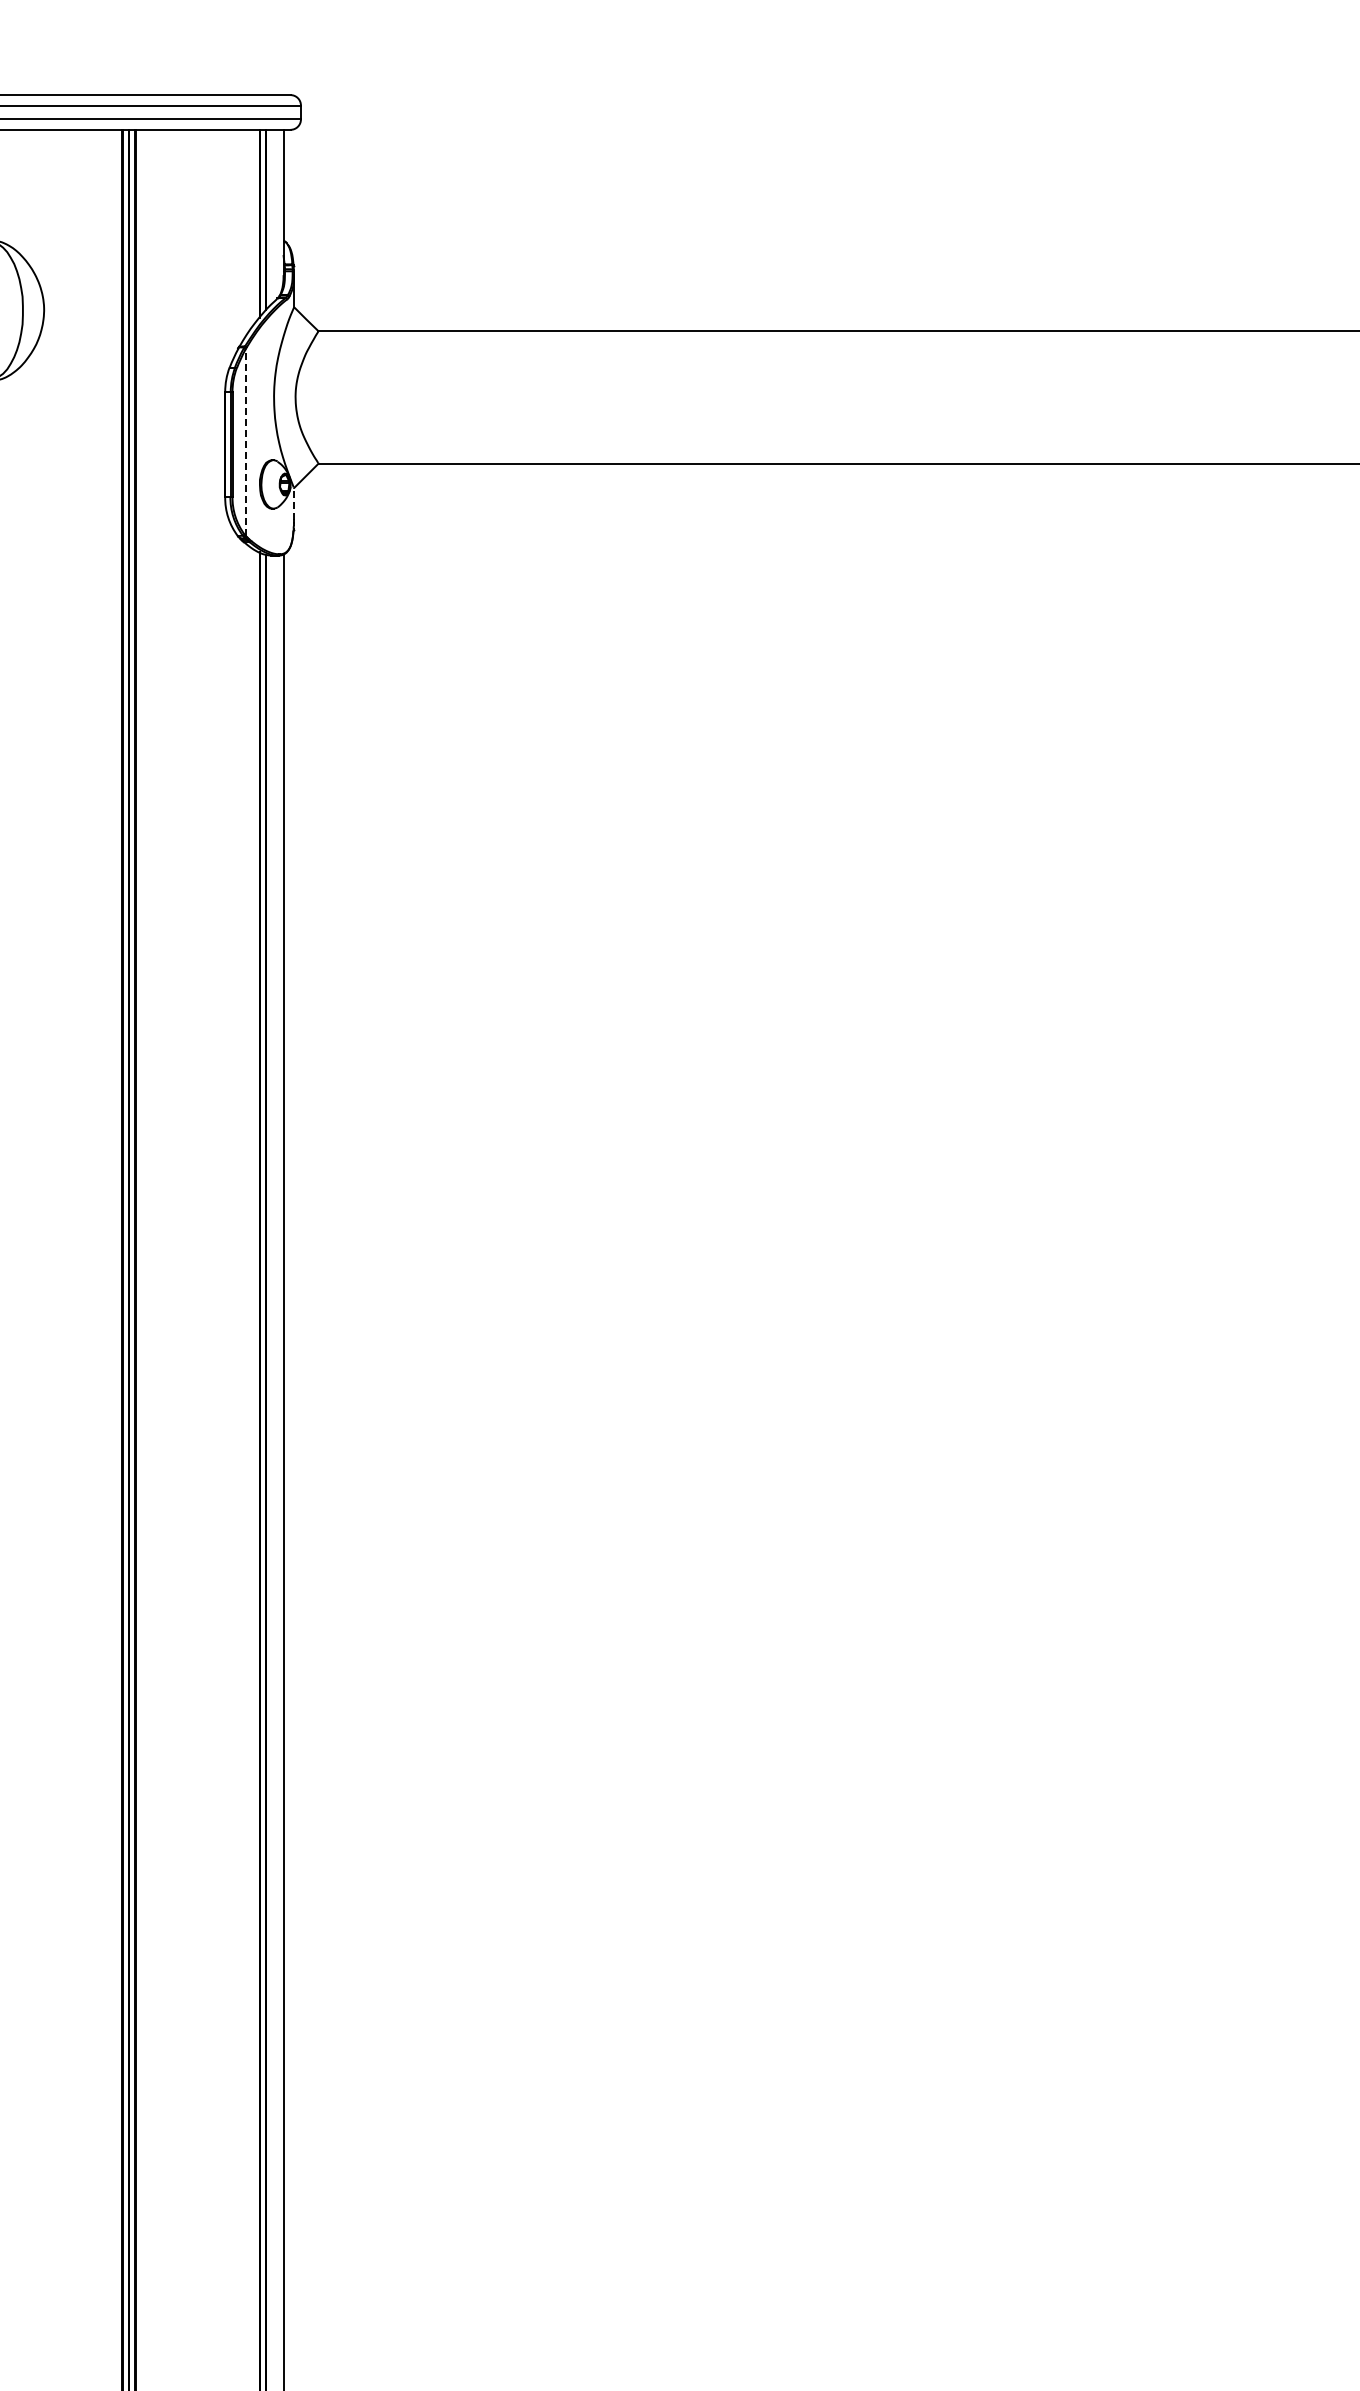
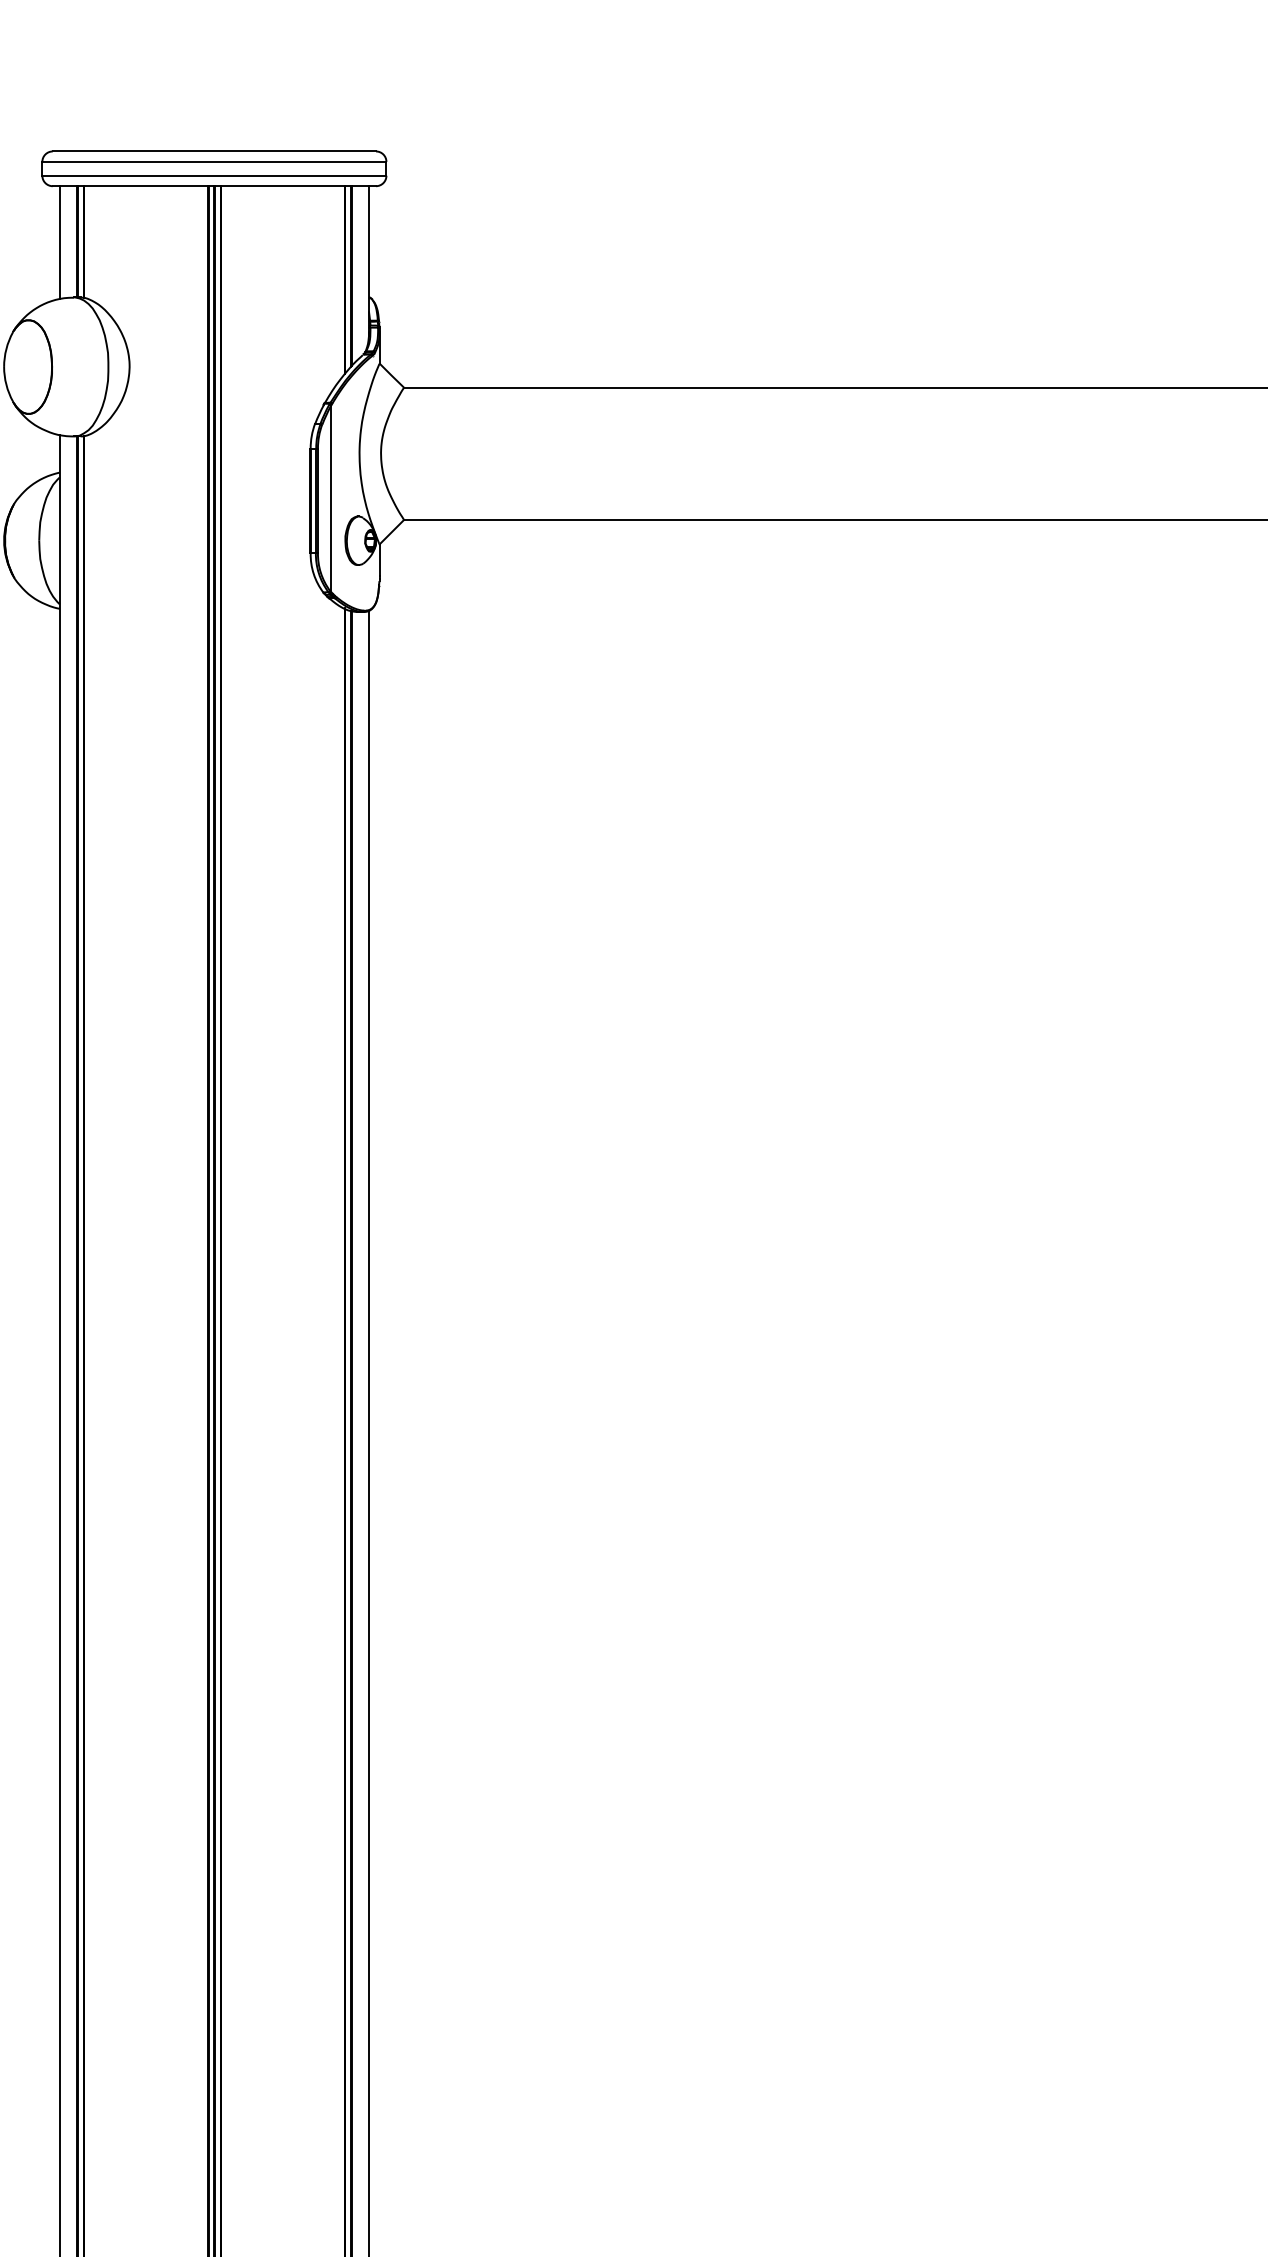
line: (245, 441) -> (330, 497), dashed -> solid
line: (294, 504) -> (379, 560), dashed -> solid

